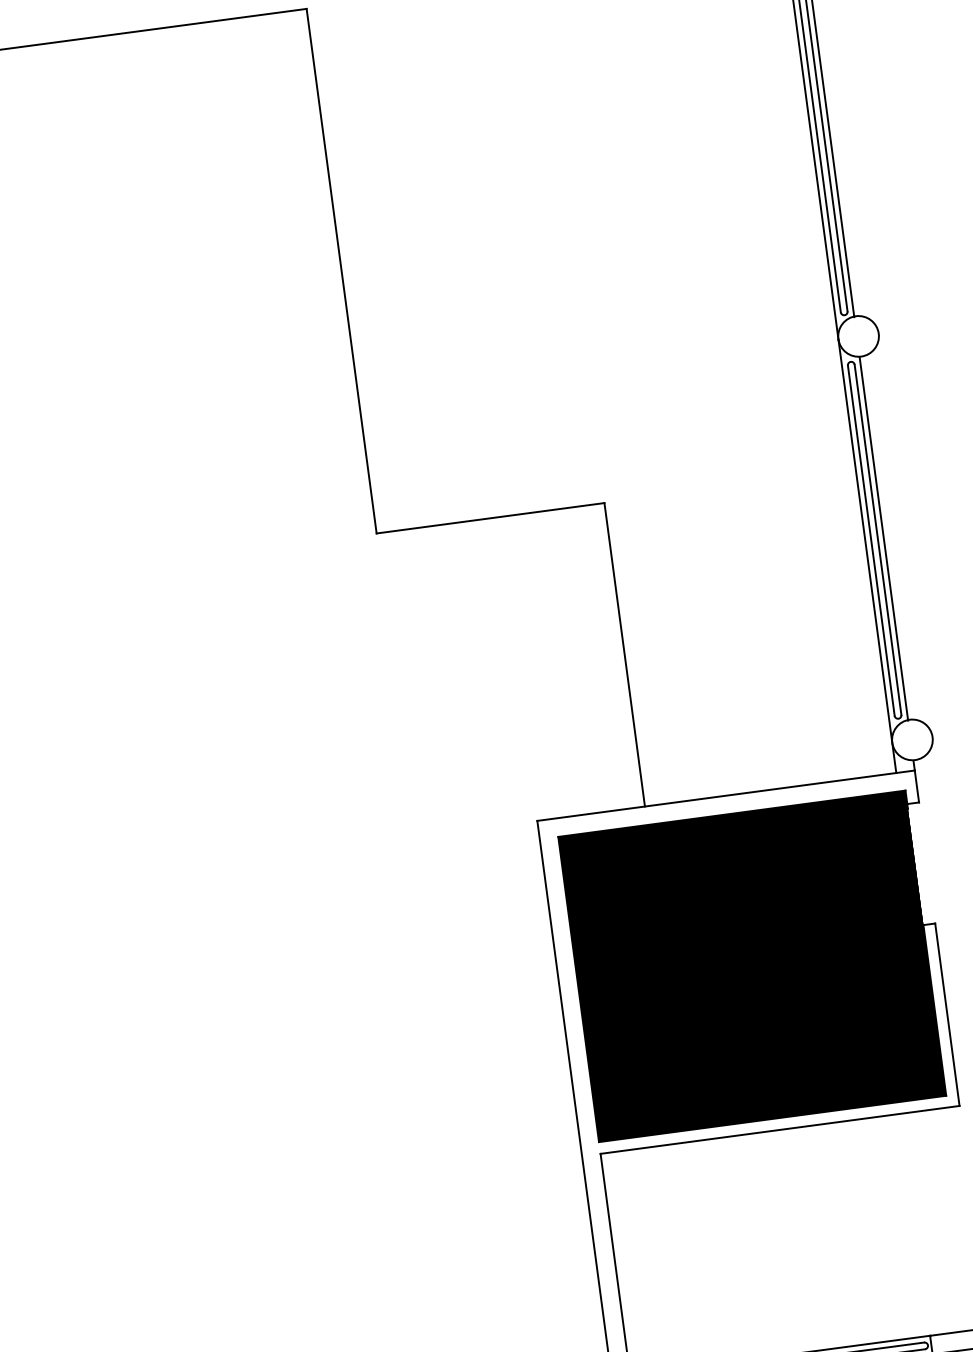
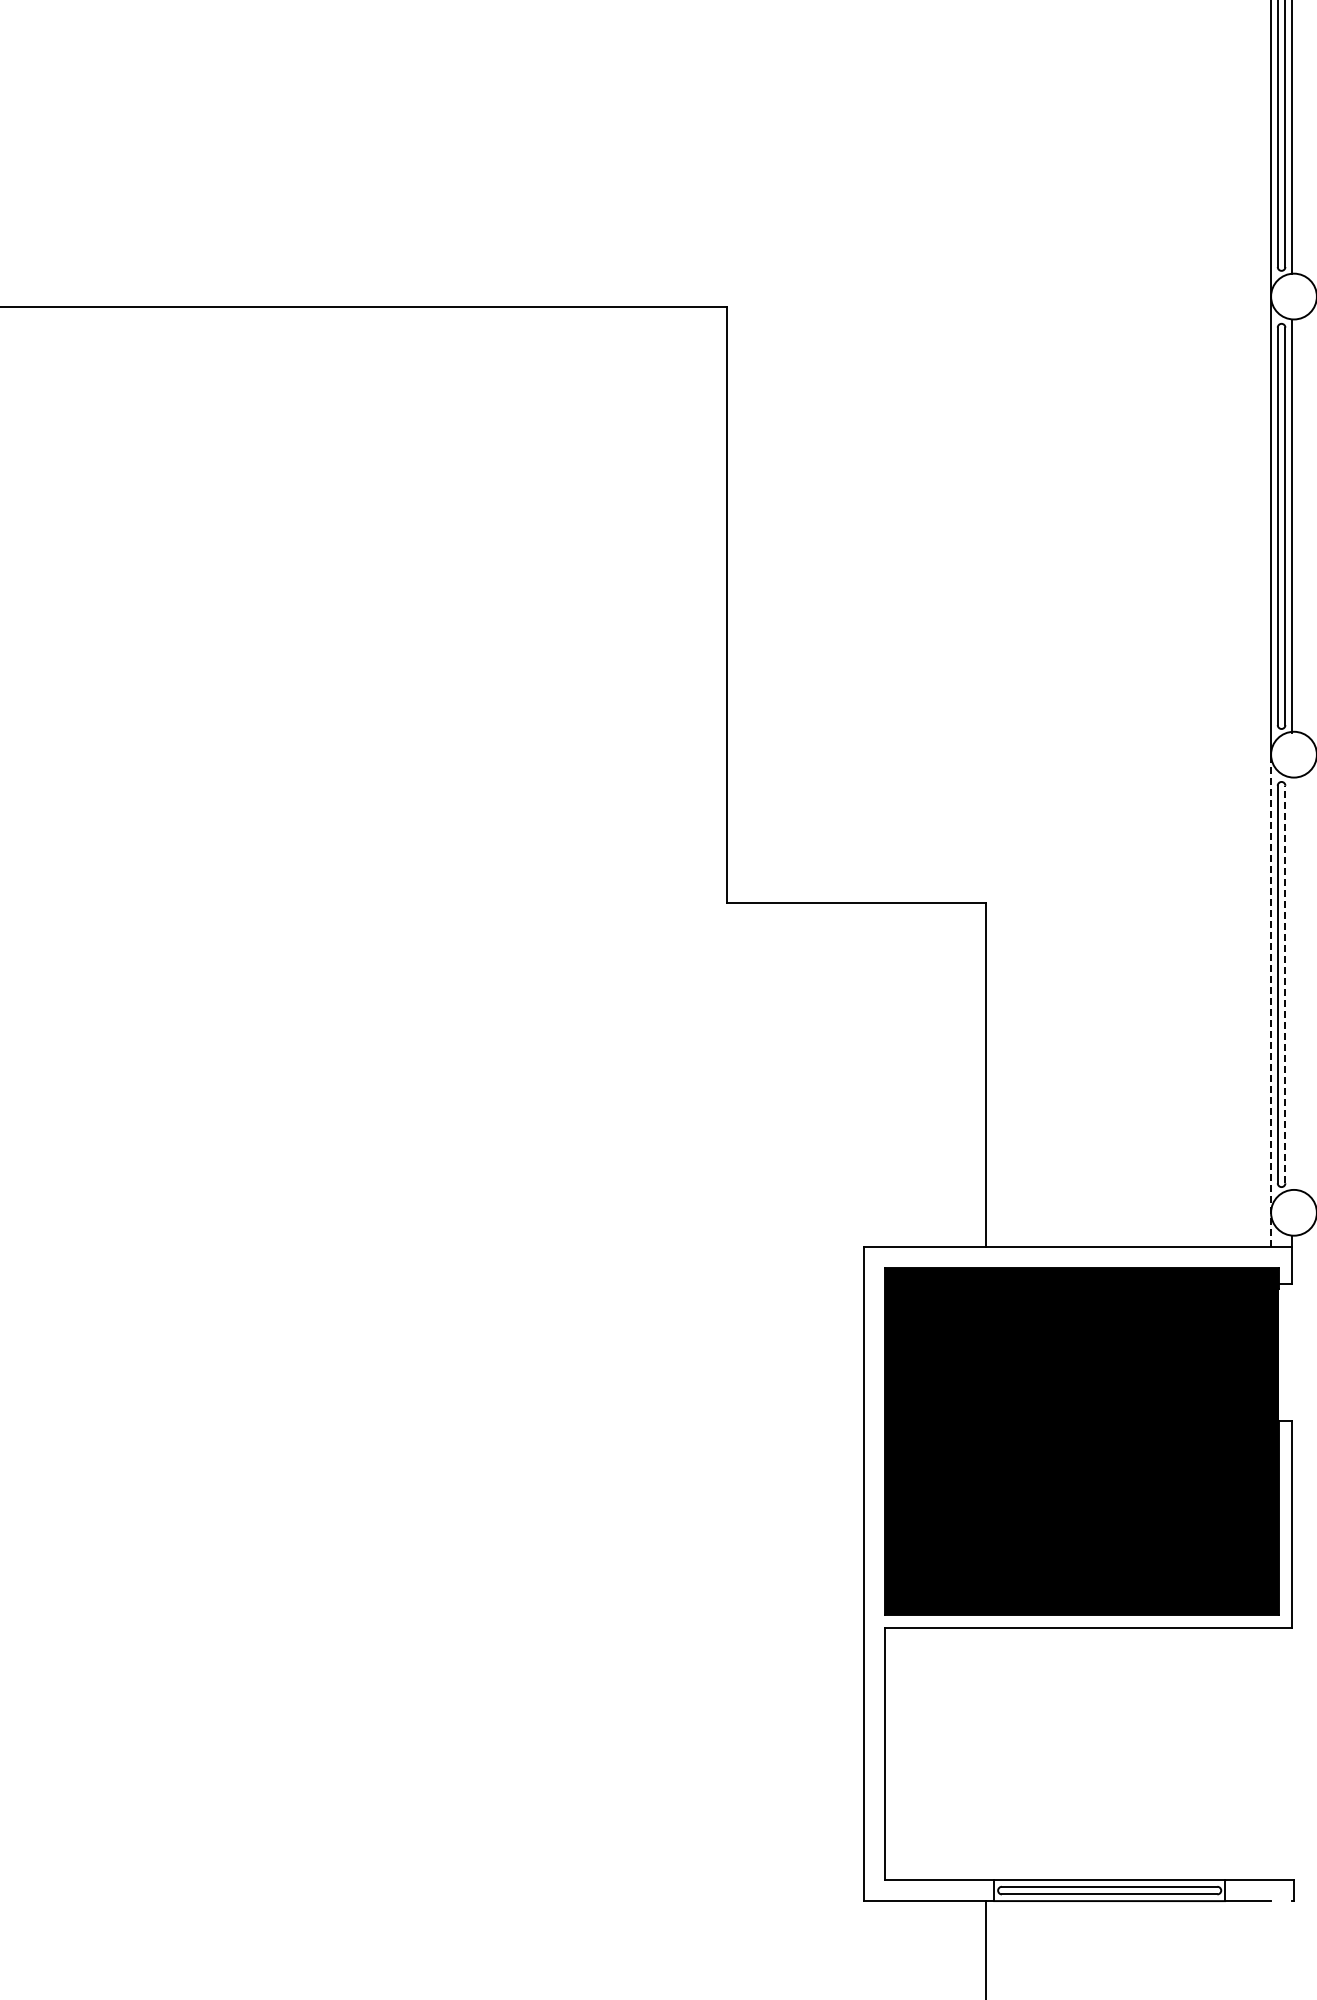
line: (878, 539) -> (1285, 984), solid -> dashed
line: (884, 539) -> (1292, 984), removed
line: (867, 556) -> (1271, 1001), solid -> dashed

